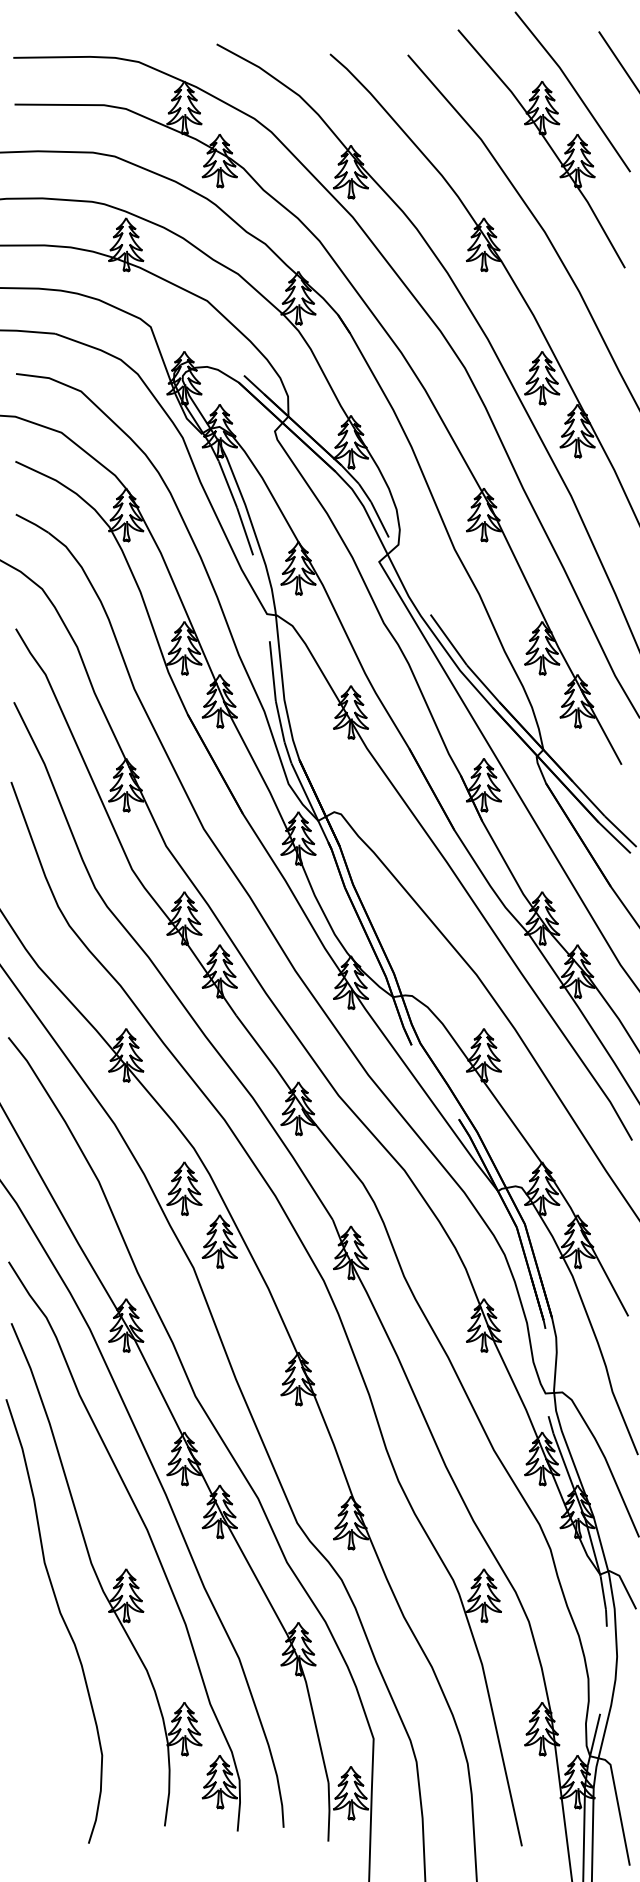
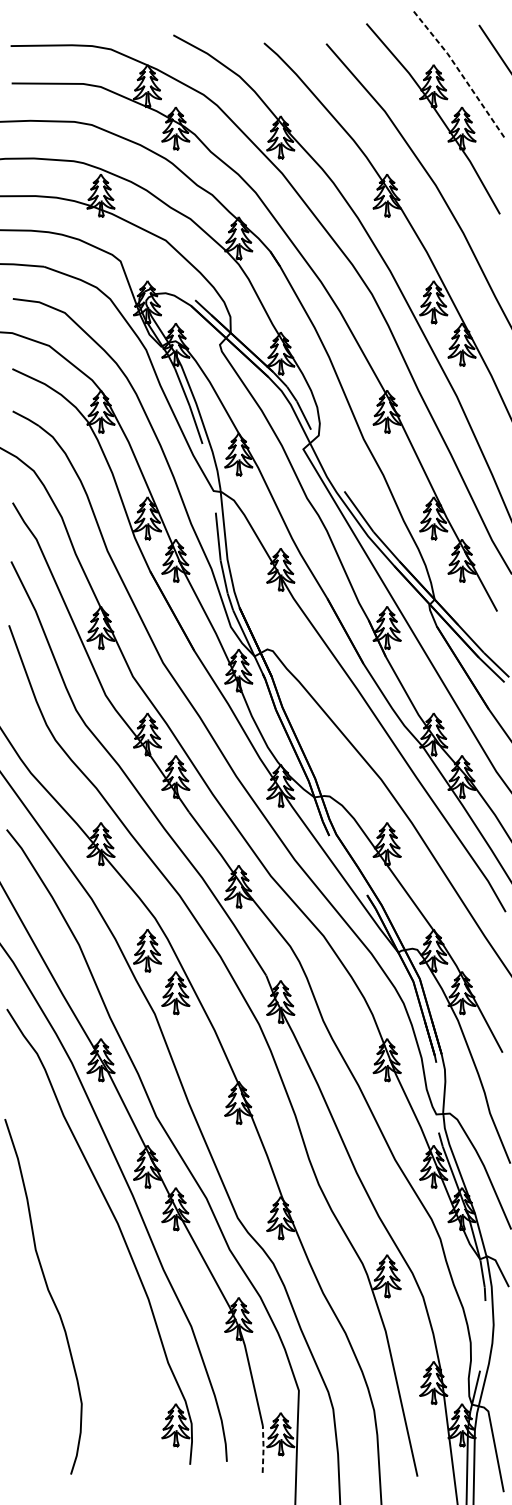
line: (574, 89) -> (459, 71), solid -> dashed
part: (98, 1577) -> (78, 1261), removed
line: (329, 1811) -> (263, 1448), solid -> dashed

